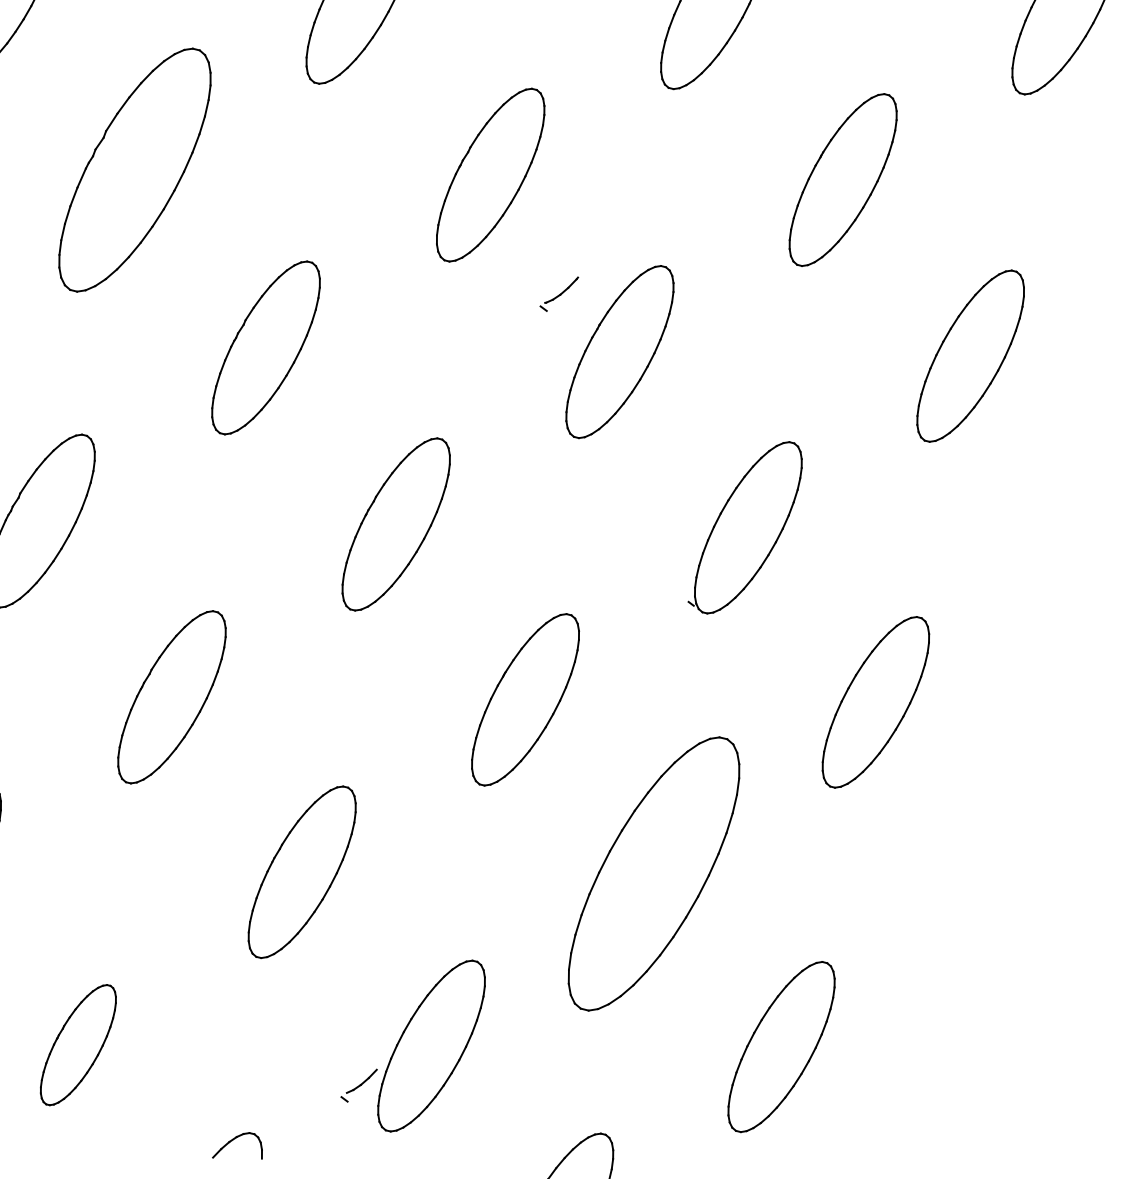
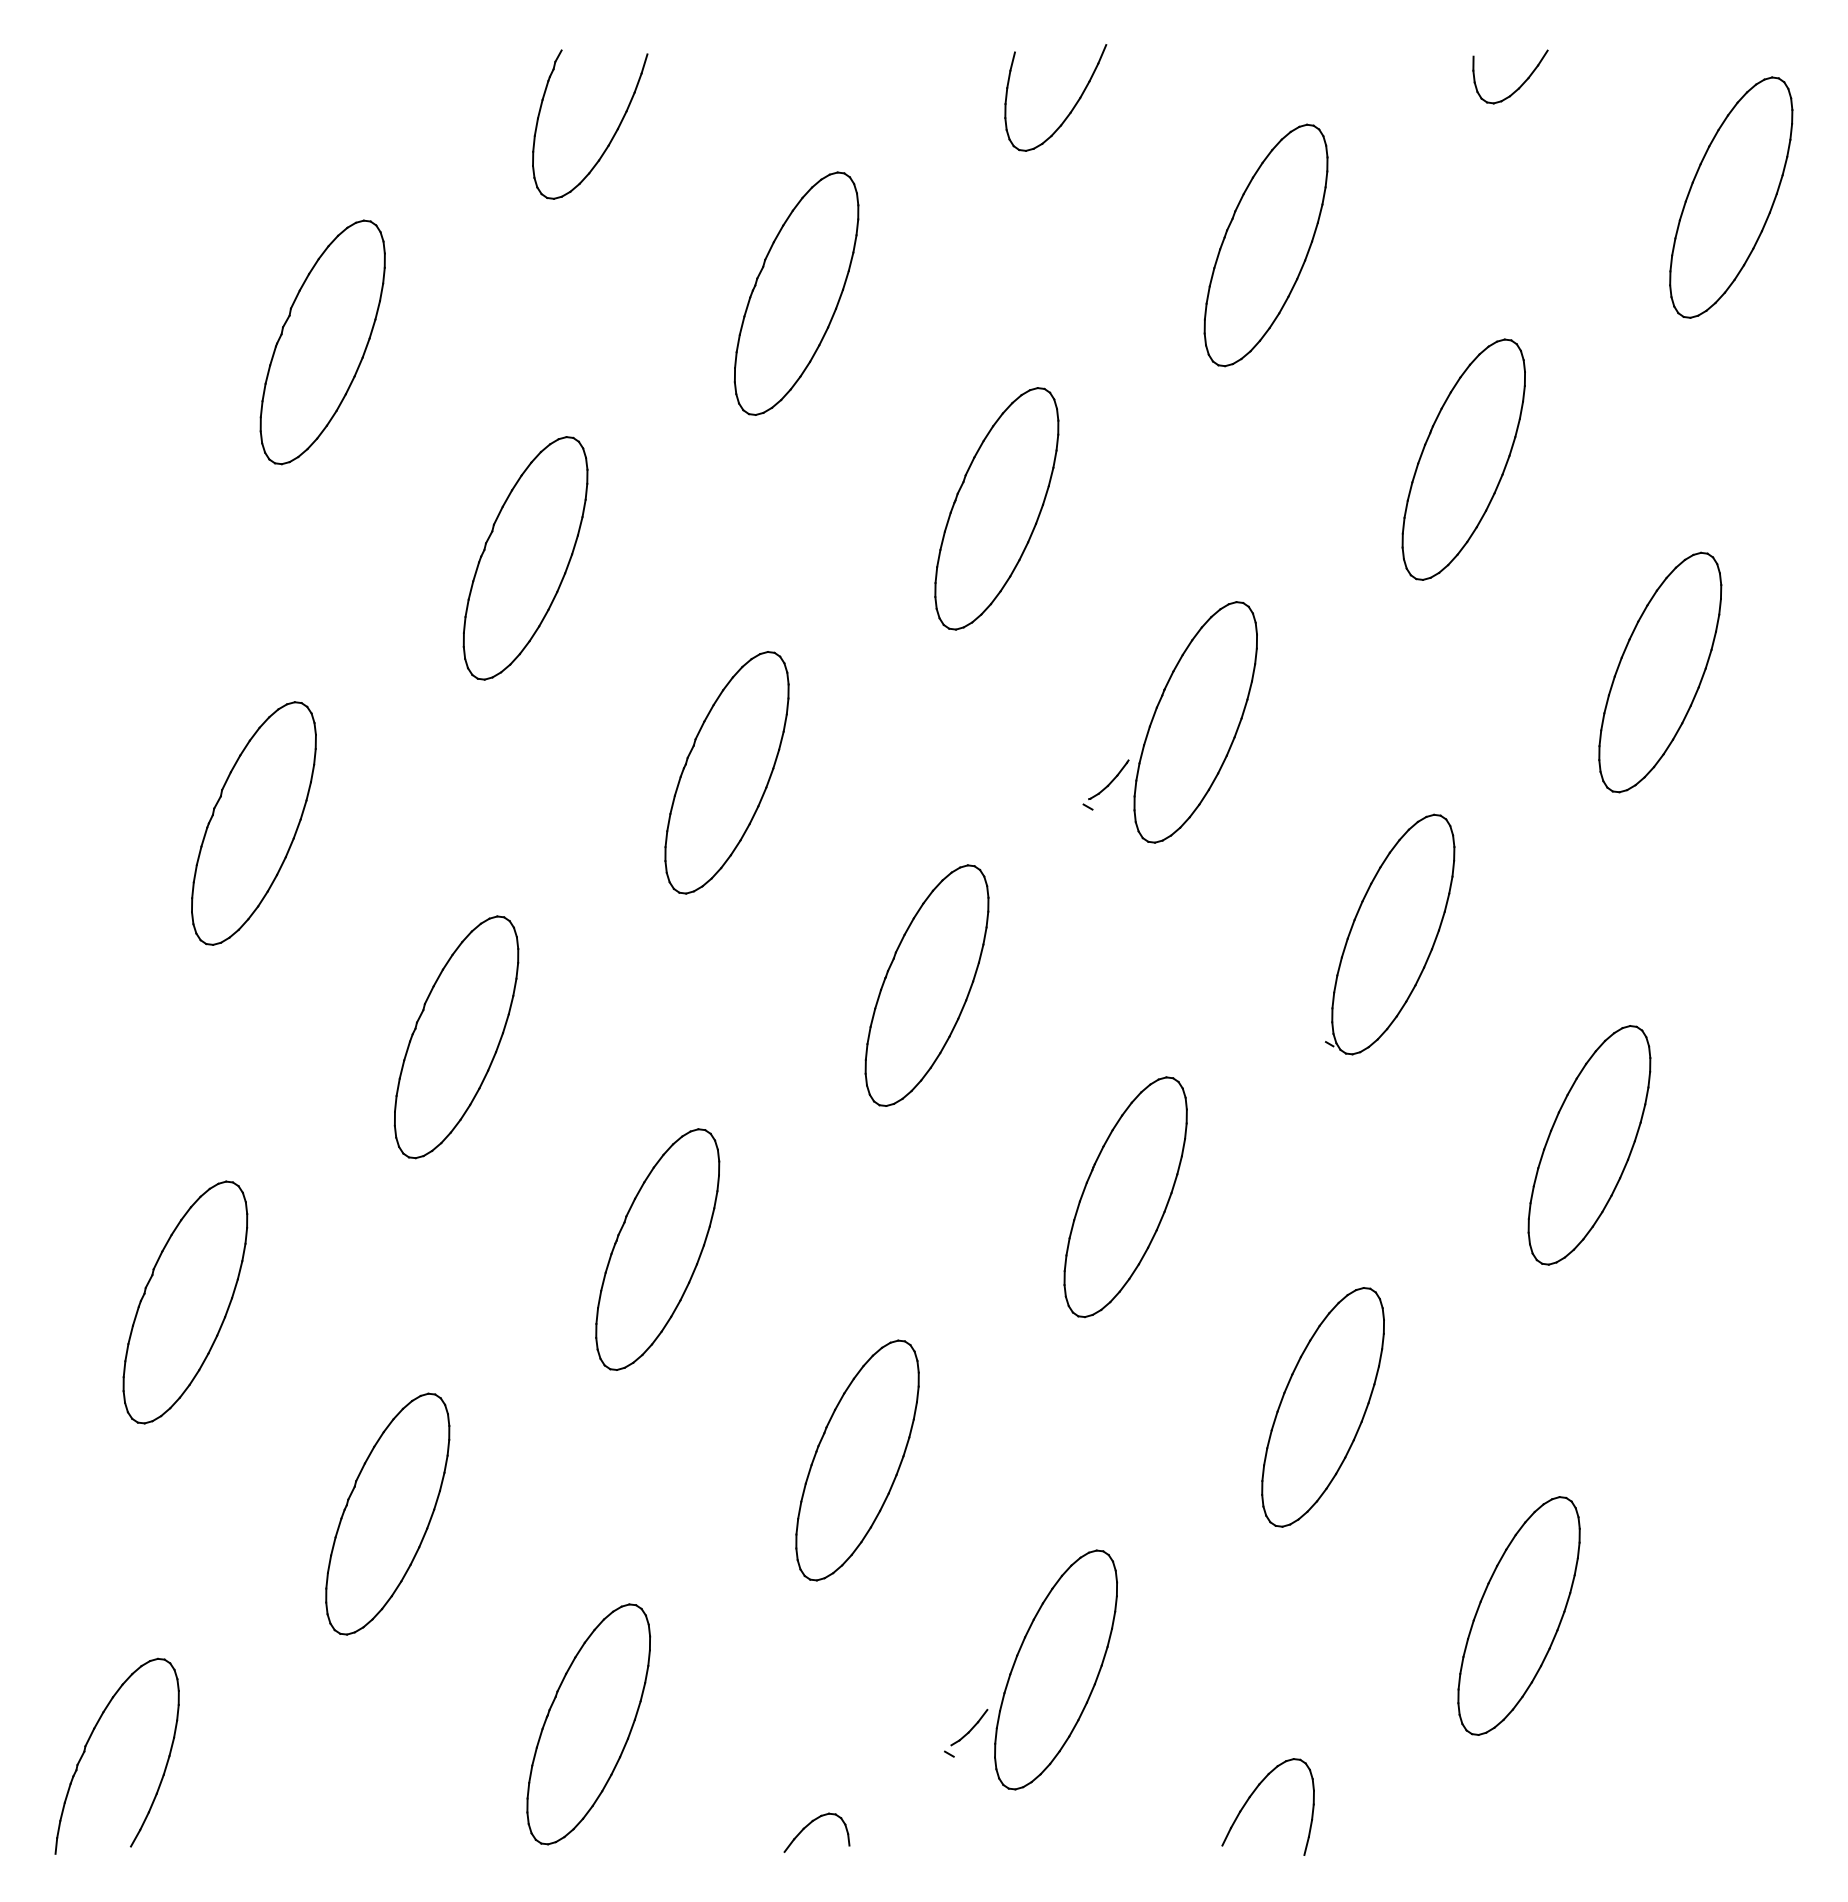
part: (134, 170) -> (525, 558), size x0.71
part: (558, 293) -> (1105, 784), moved
part: (653, 874) -> (1322, 1407), size x0.62
part: (78, 1045) -> (588, 1724), size x1.43

